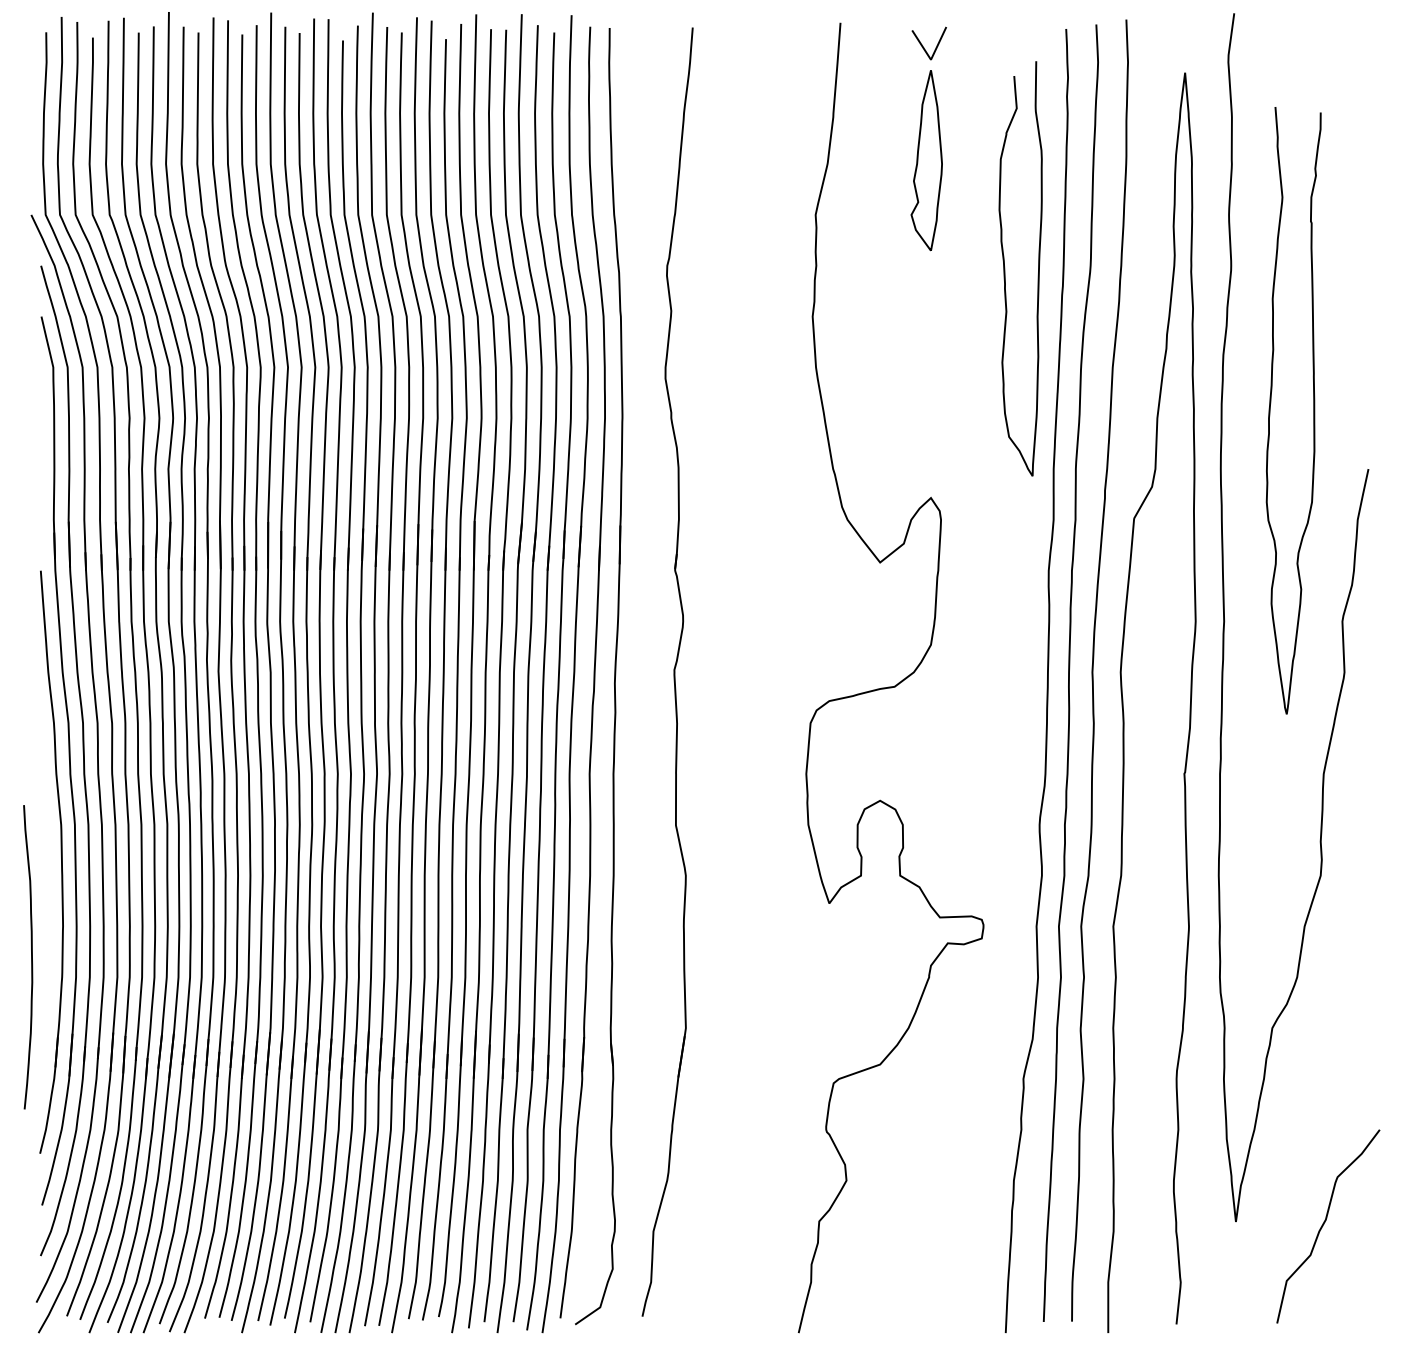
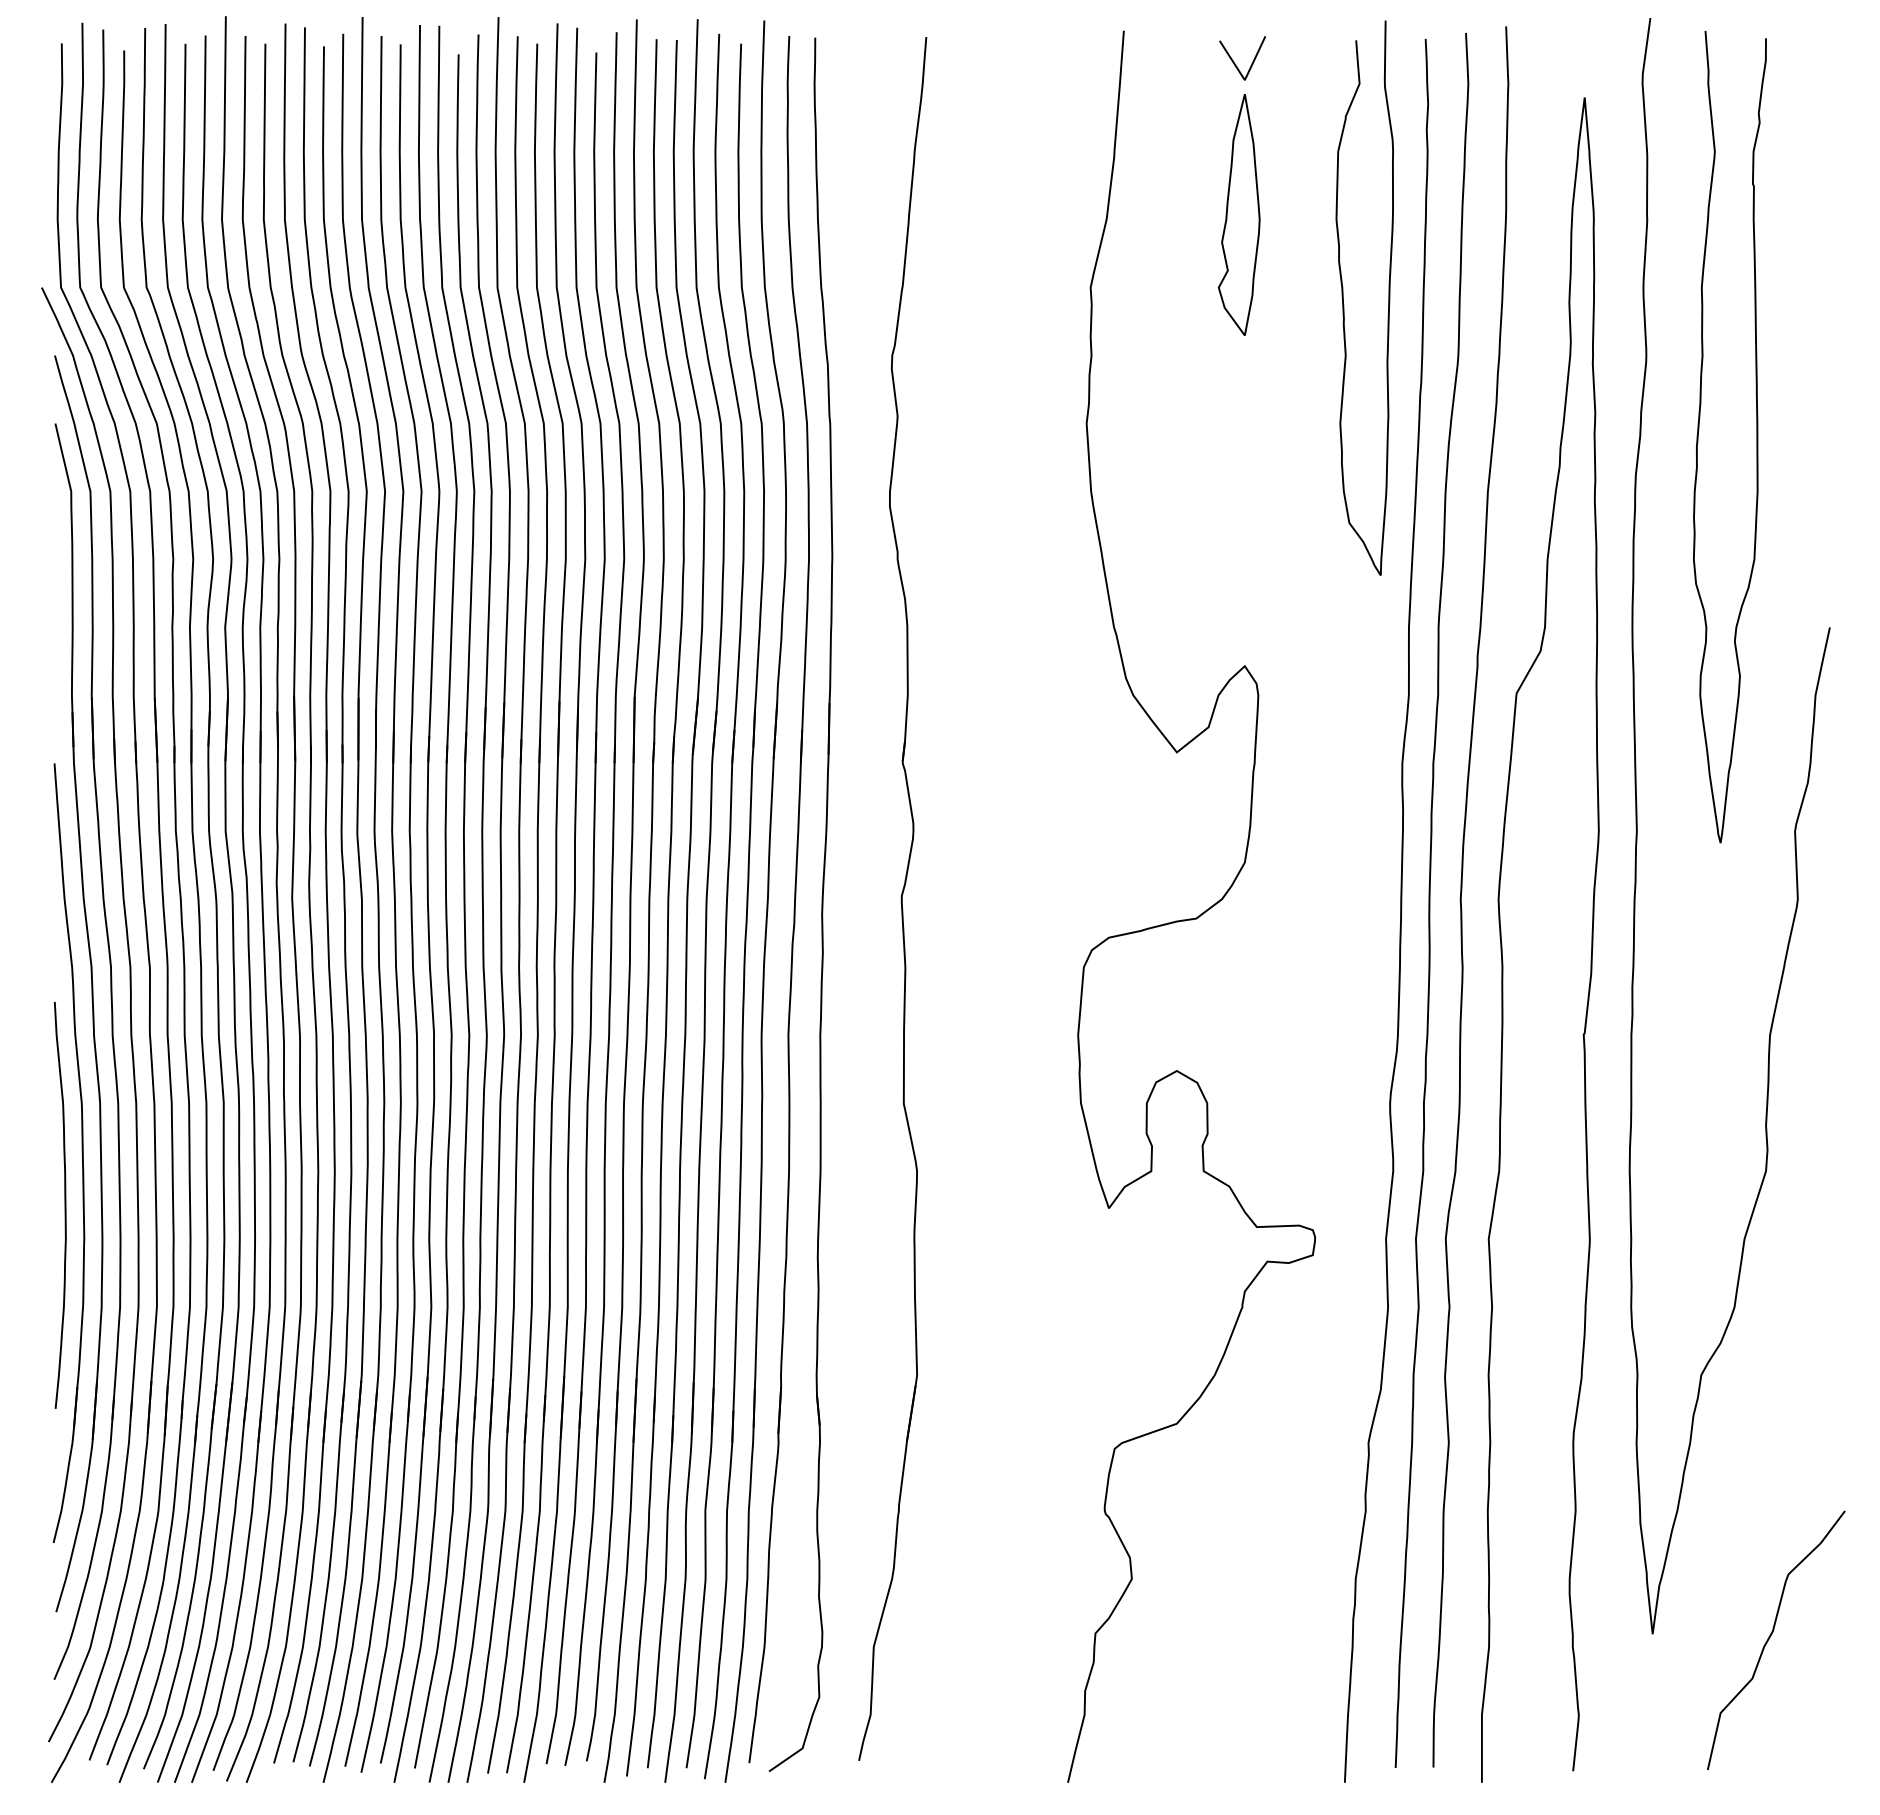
curve: (1005, 268) -> (1344, 297), moved
curve: (1313, 410) -> (1756, 436), moved
curve: (31, 957) -> (64, 1205), moved

